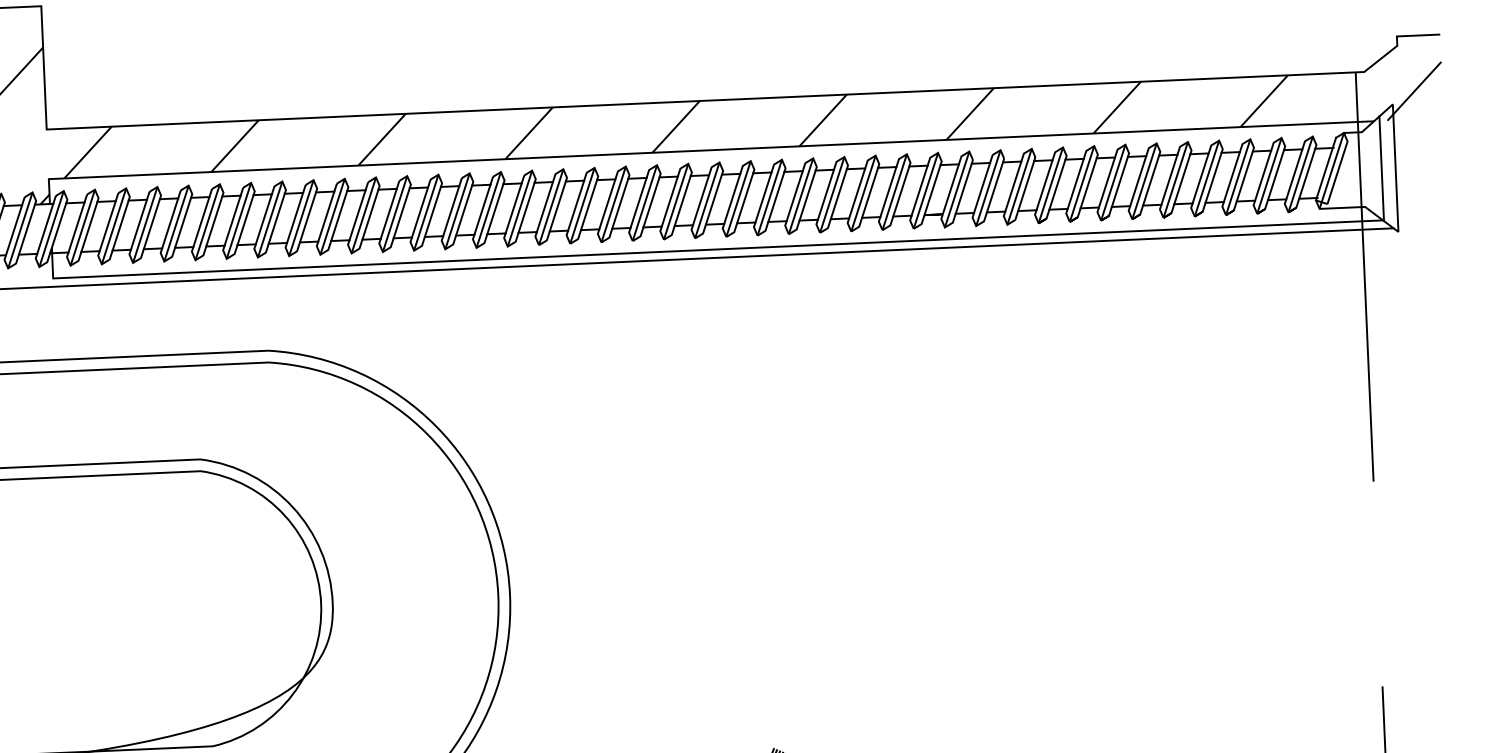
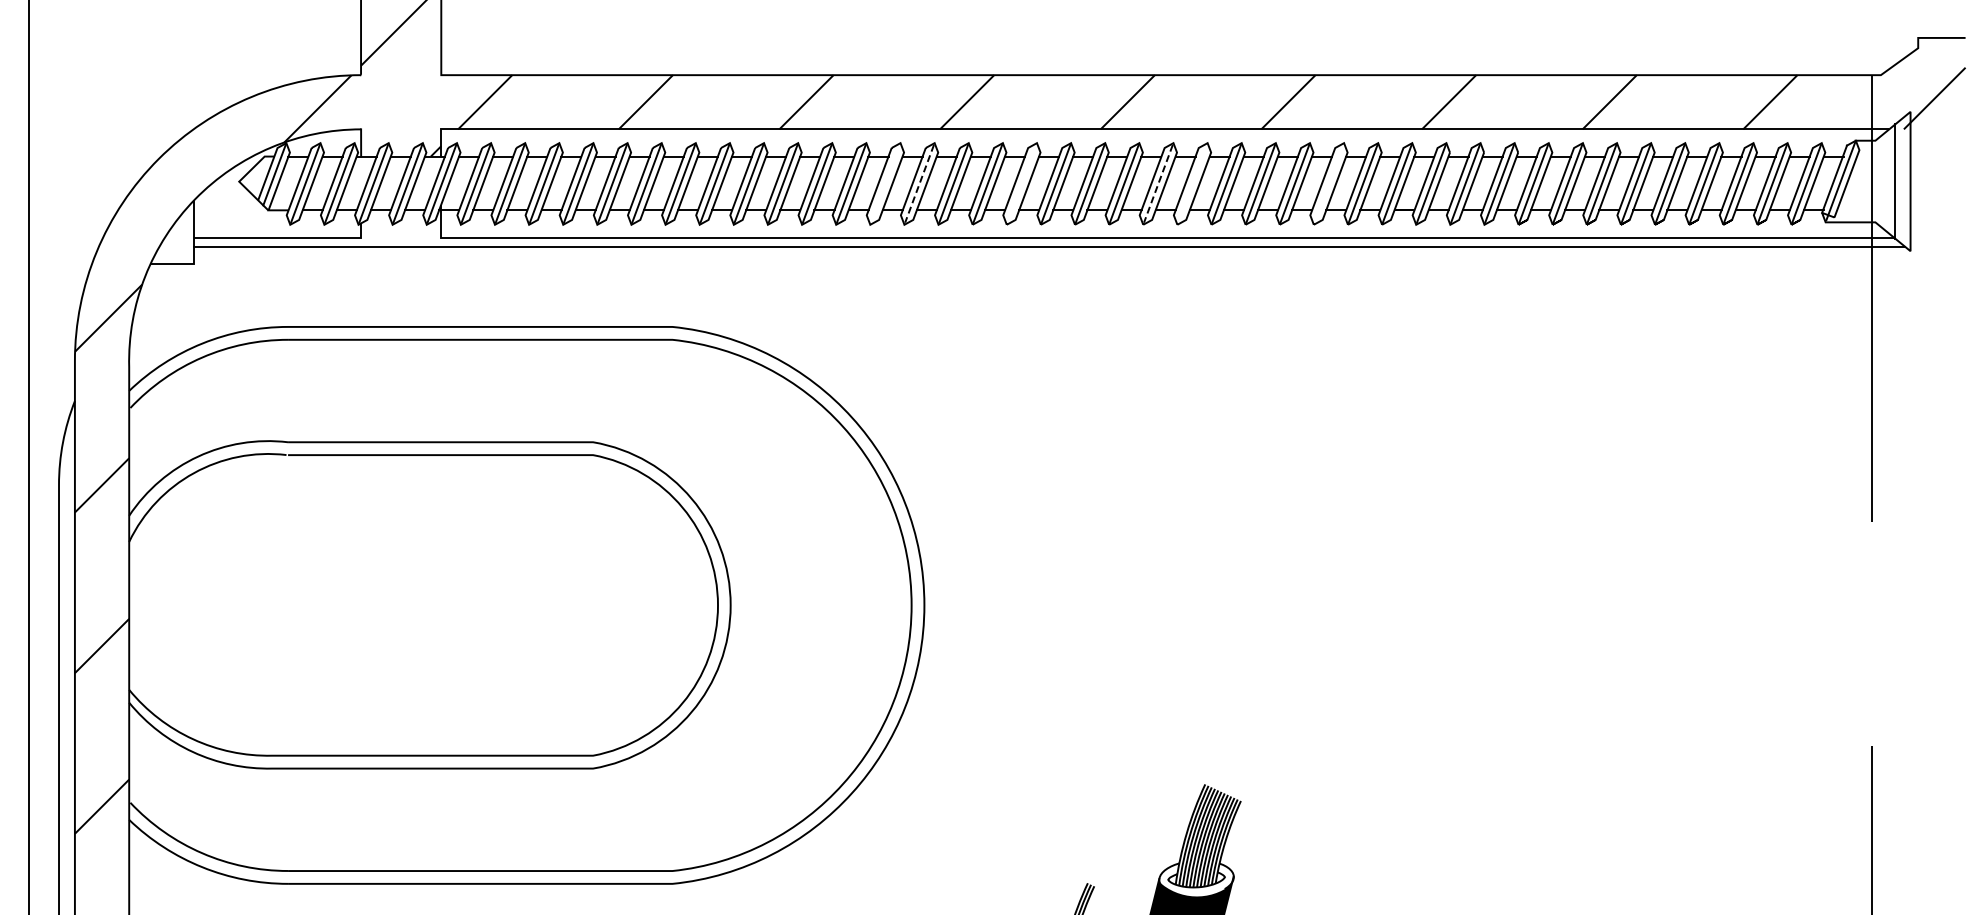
line: (863, 193) -> (1328, 183), removed
line: (738, 198) -> (1192, 183), removed
line: (707, 200) -> (1158, 184), solid -> dashed
line: (582, 205) -> (1021, 183), removed
line: (457, 210) -> (885, 183), removed
line: (488, 210) -> (919, 184), solid -> dashed

